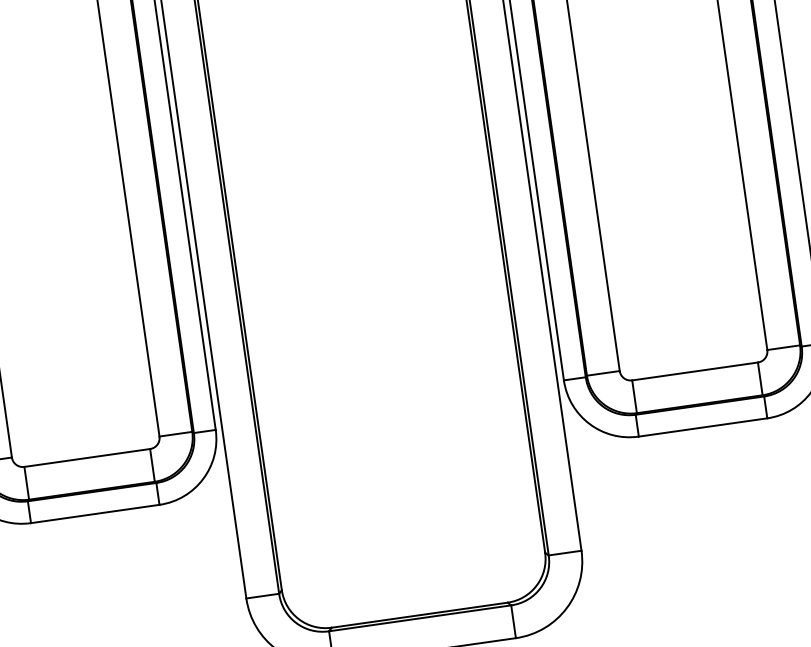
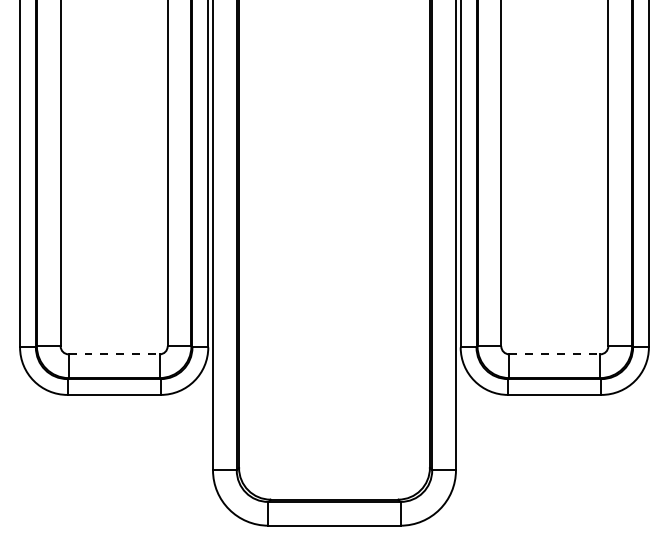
line: (694, 371) -> (554, 354), solid -> dashed
line: (87, 458) -> (114, 354), solid -> dashed

